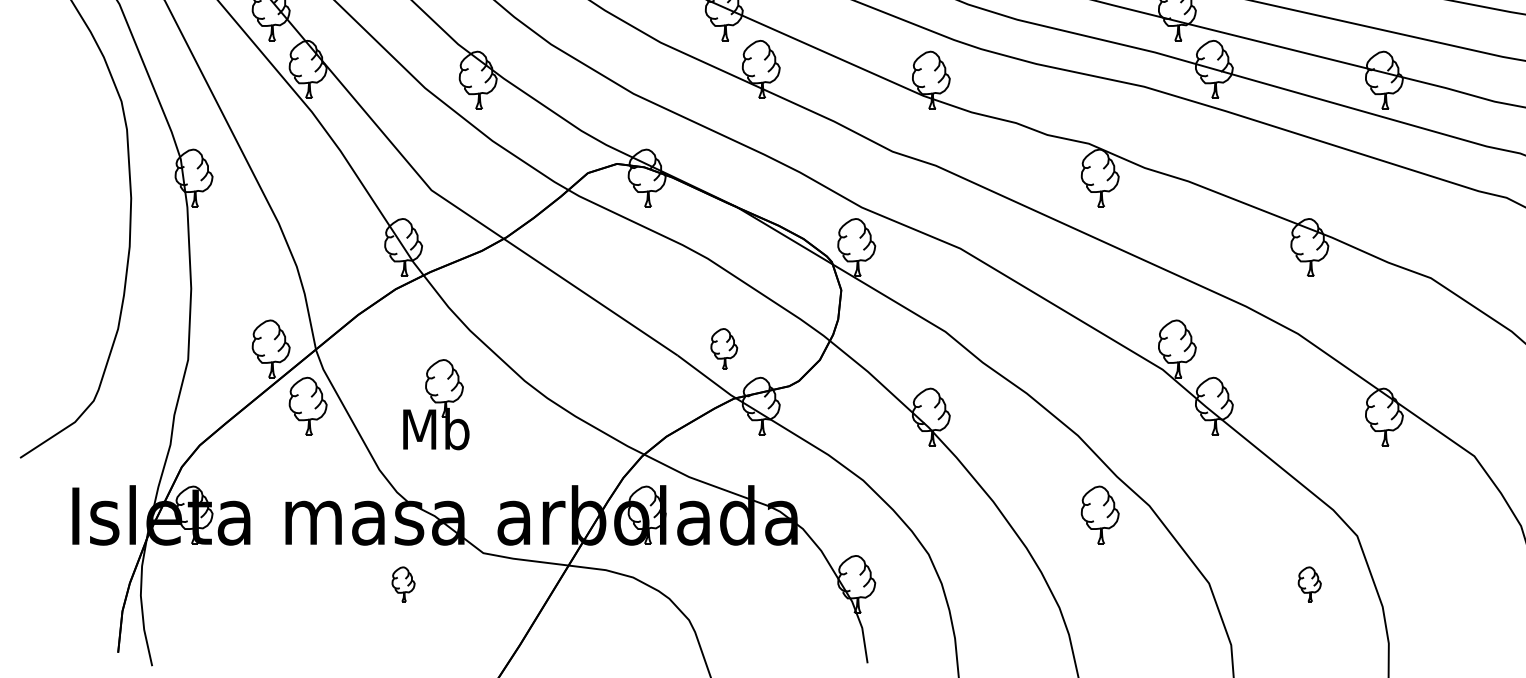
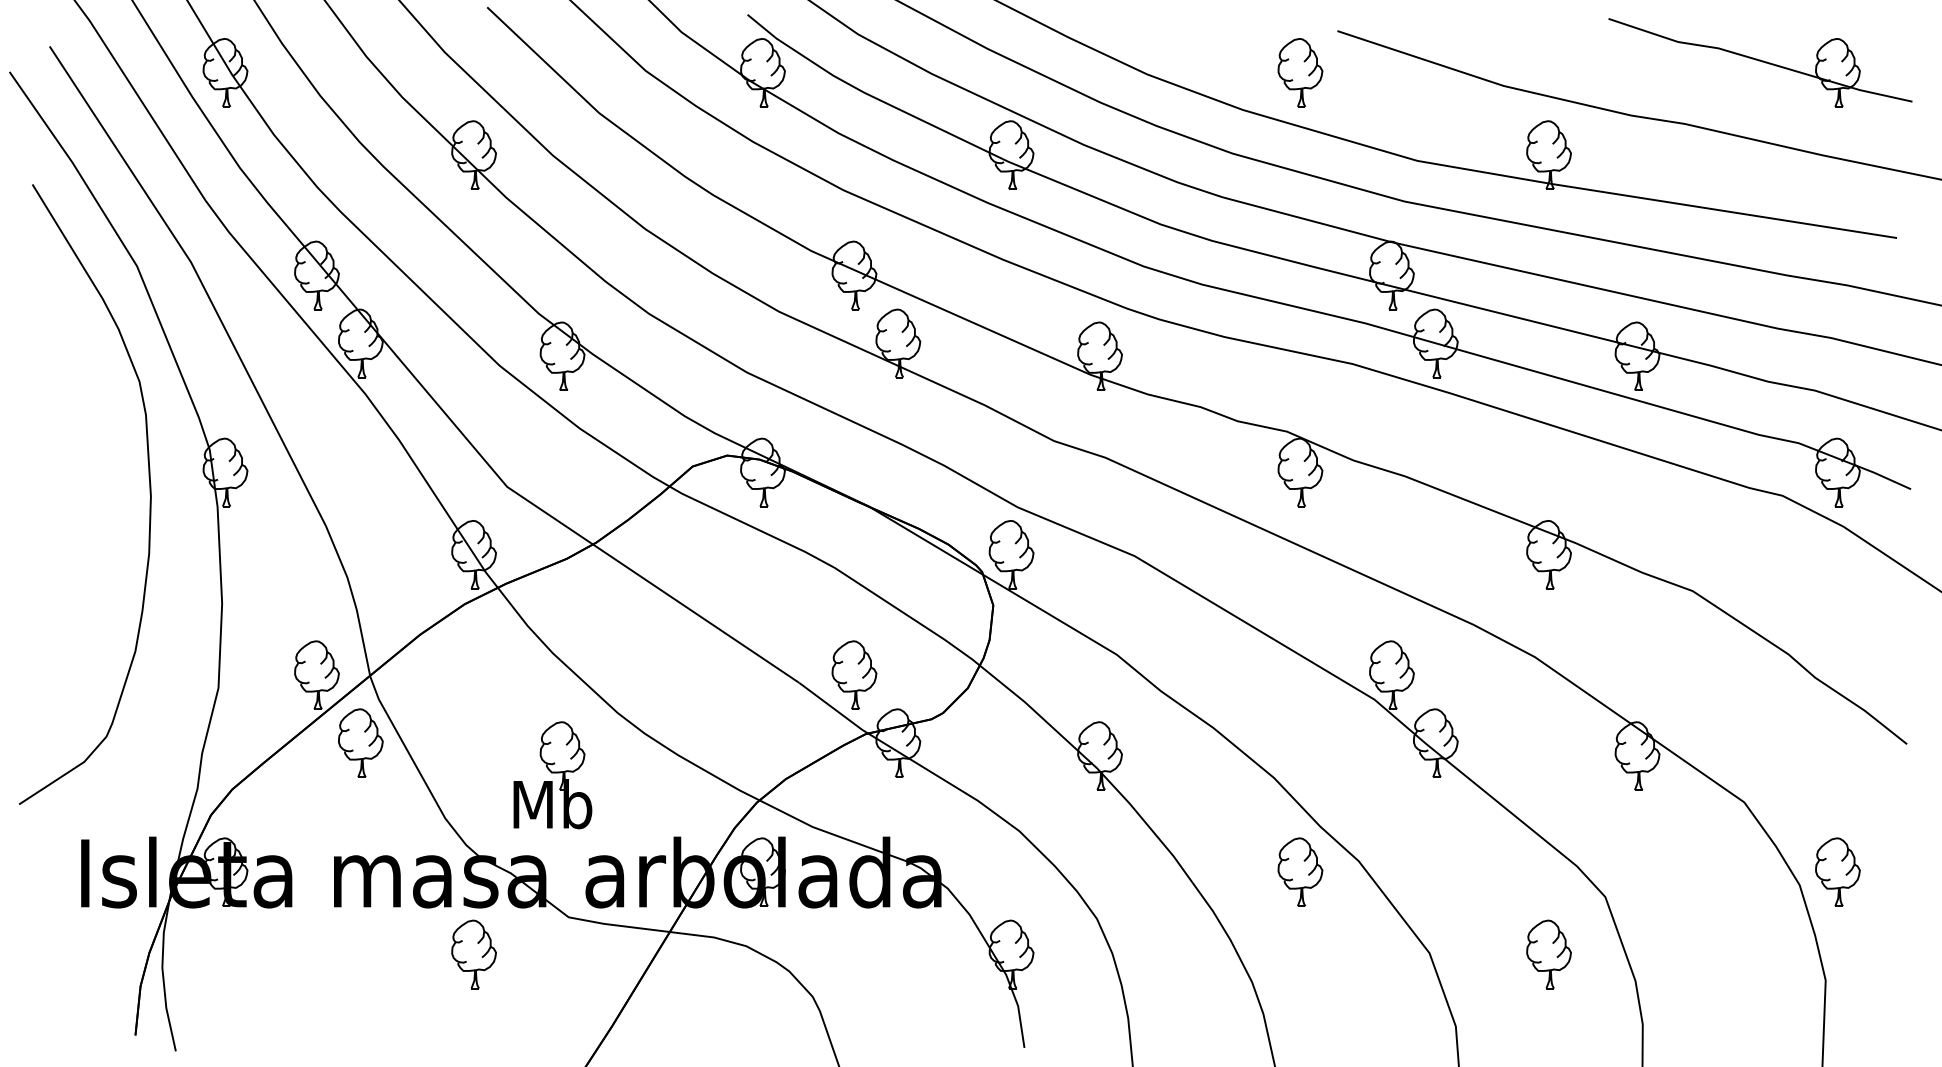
part: (724, 348) -> (854, 674), size x1.43
part: (436, 404) -> (552, 775), moved
part: (403, 584) -> (473, 954), size x1.67
part: (1309, 584) -> (1548, 954), size x1.67

